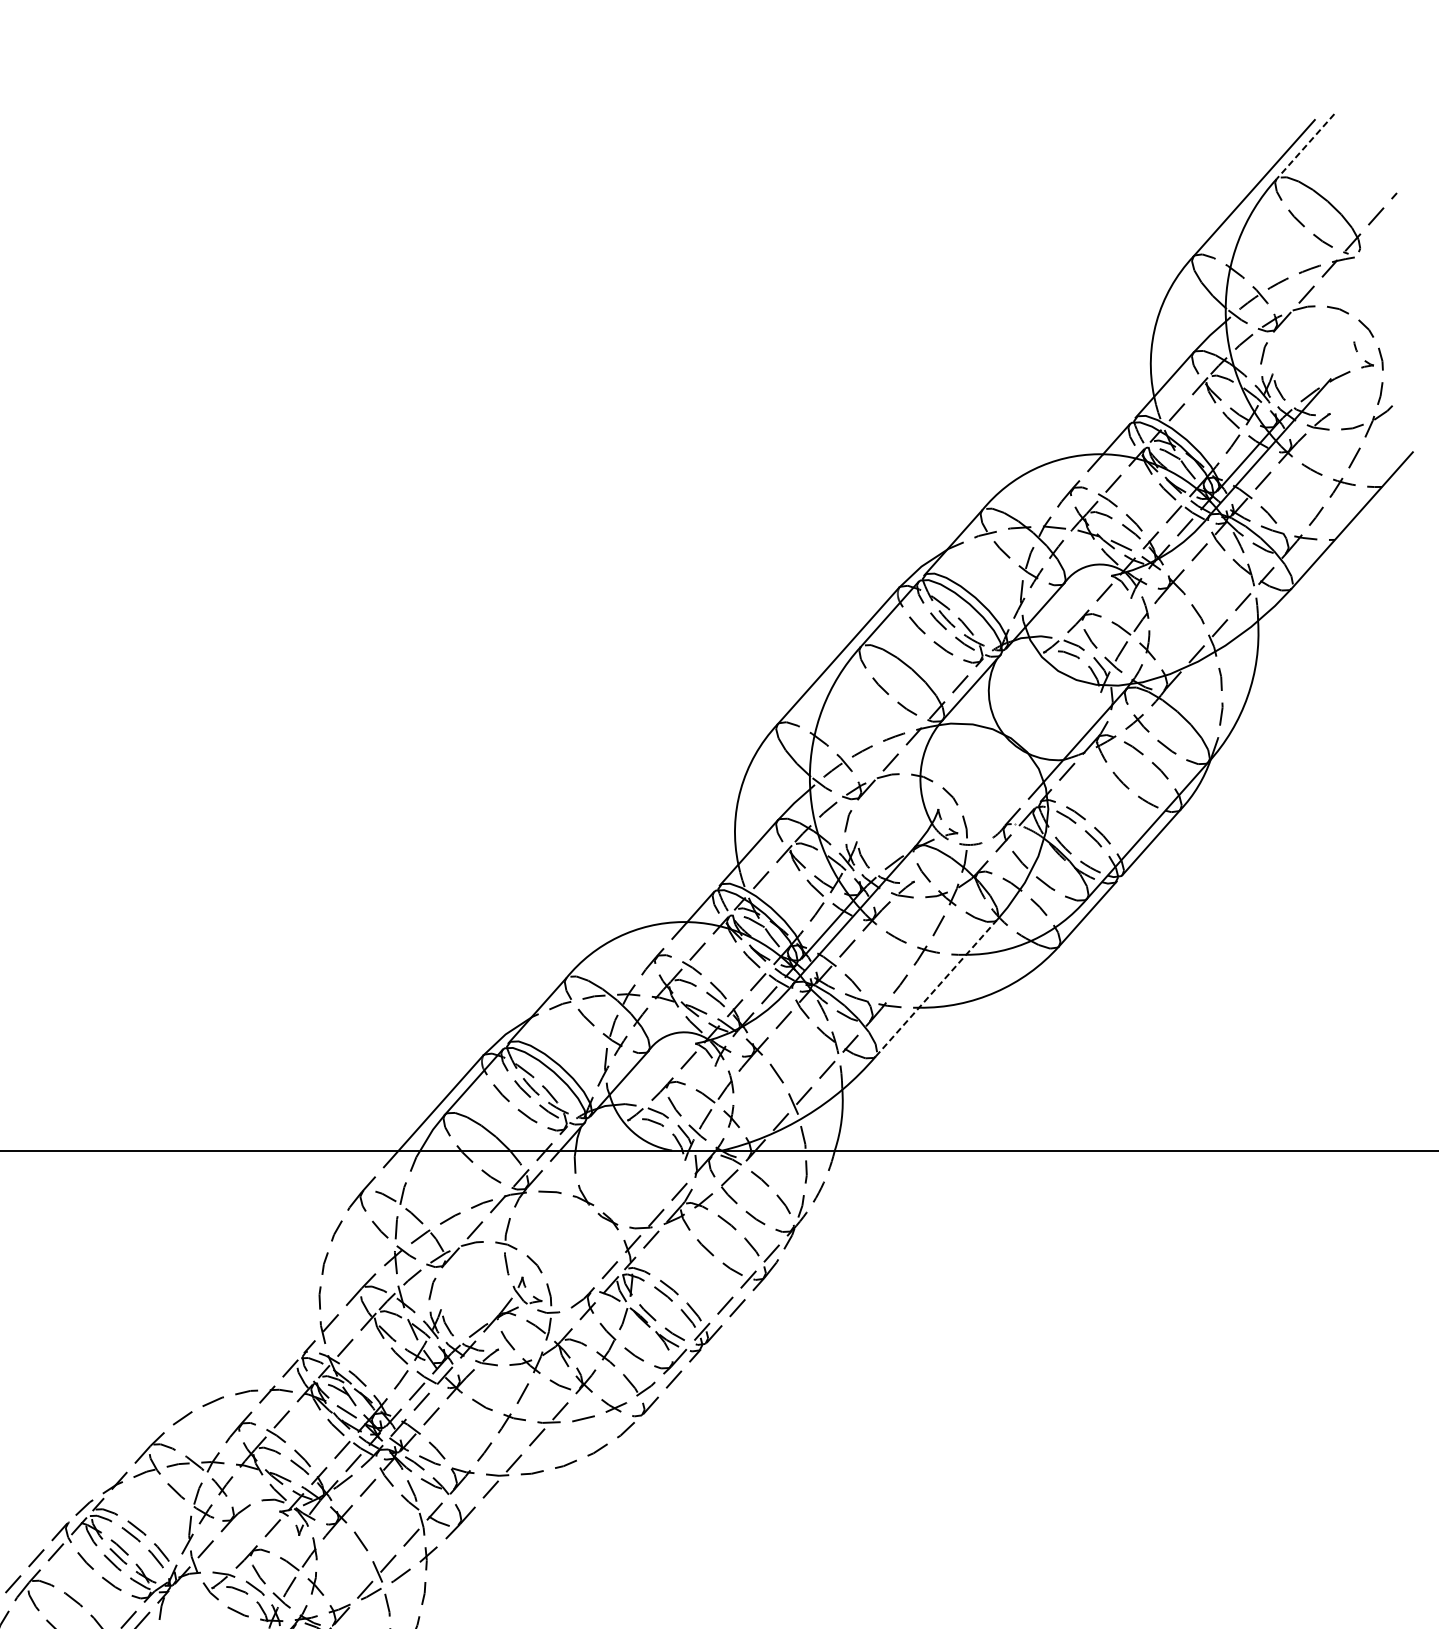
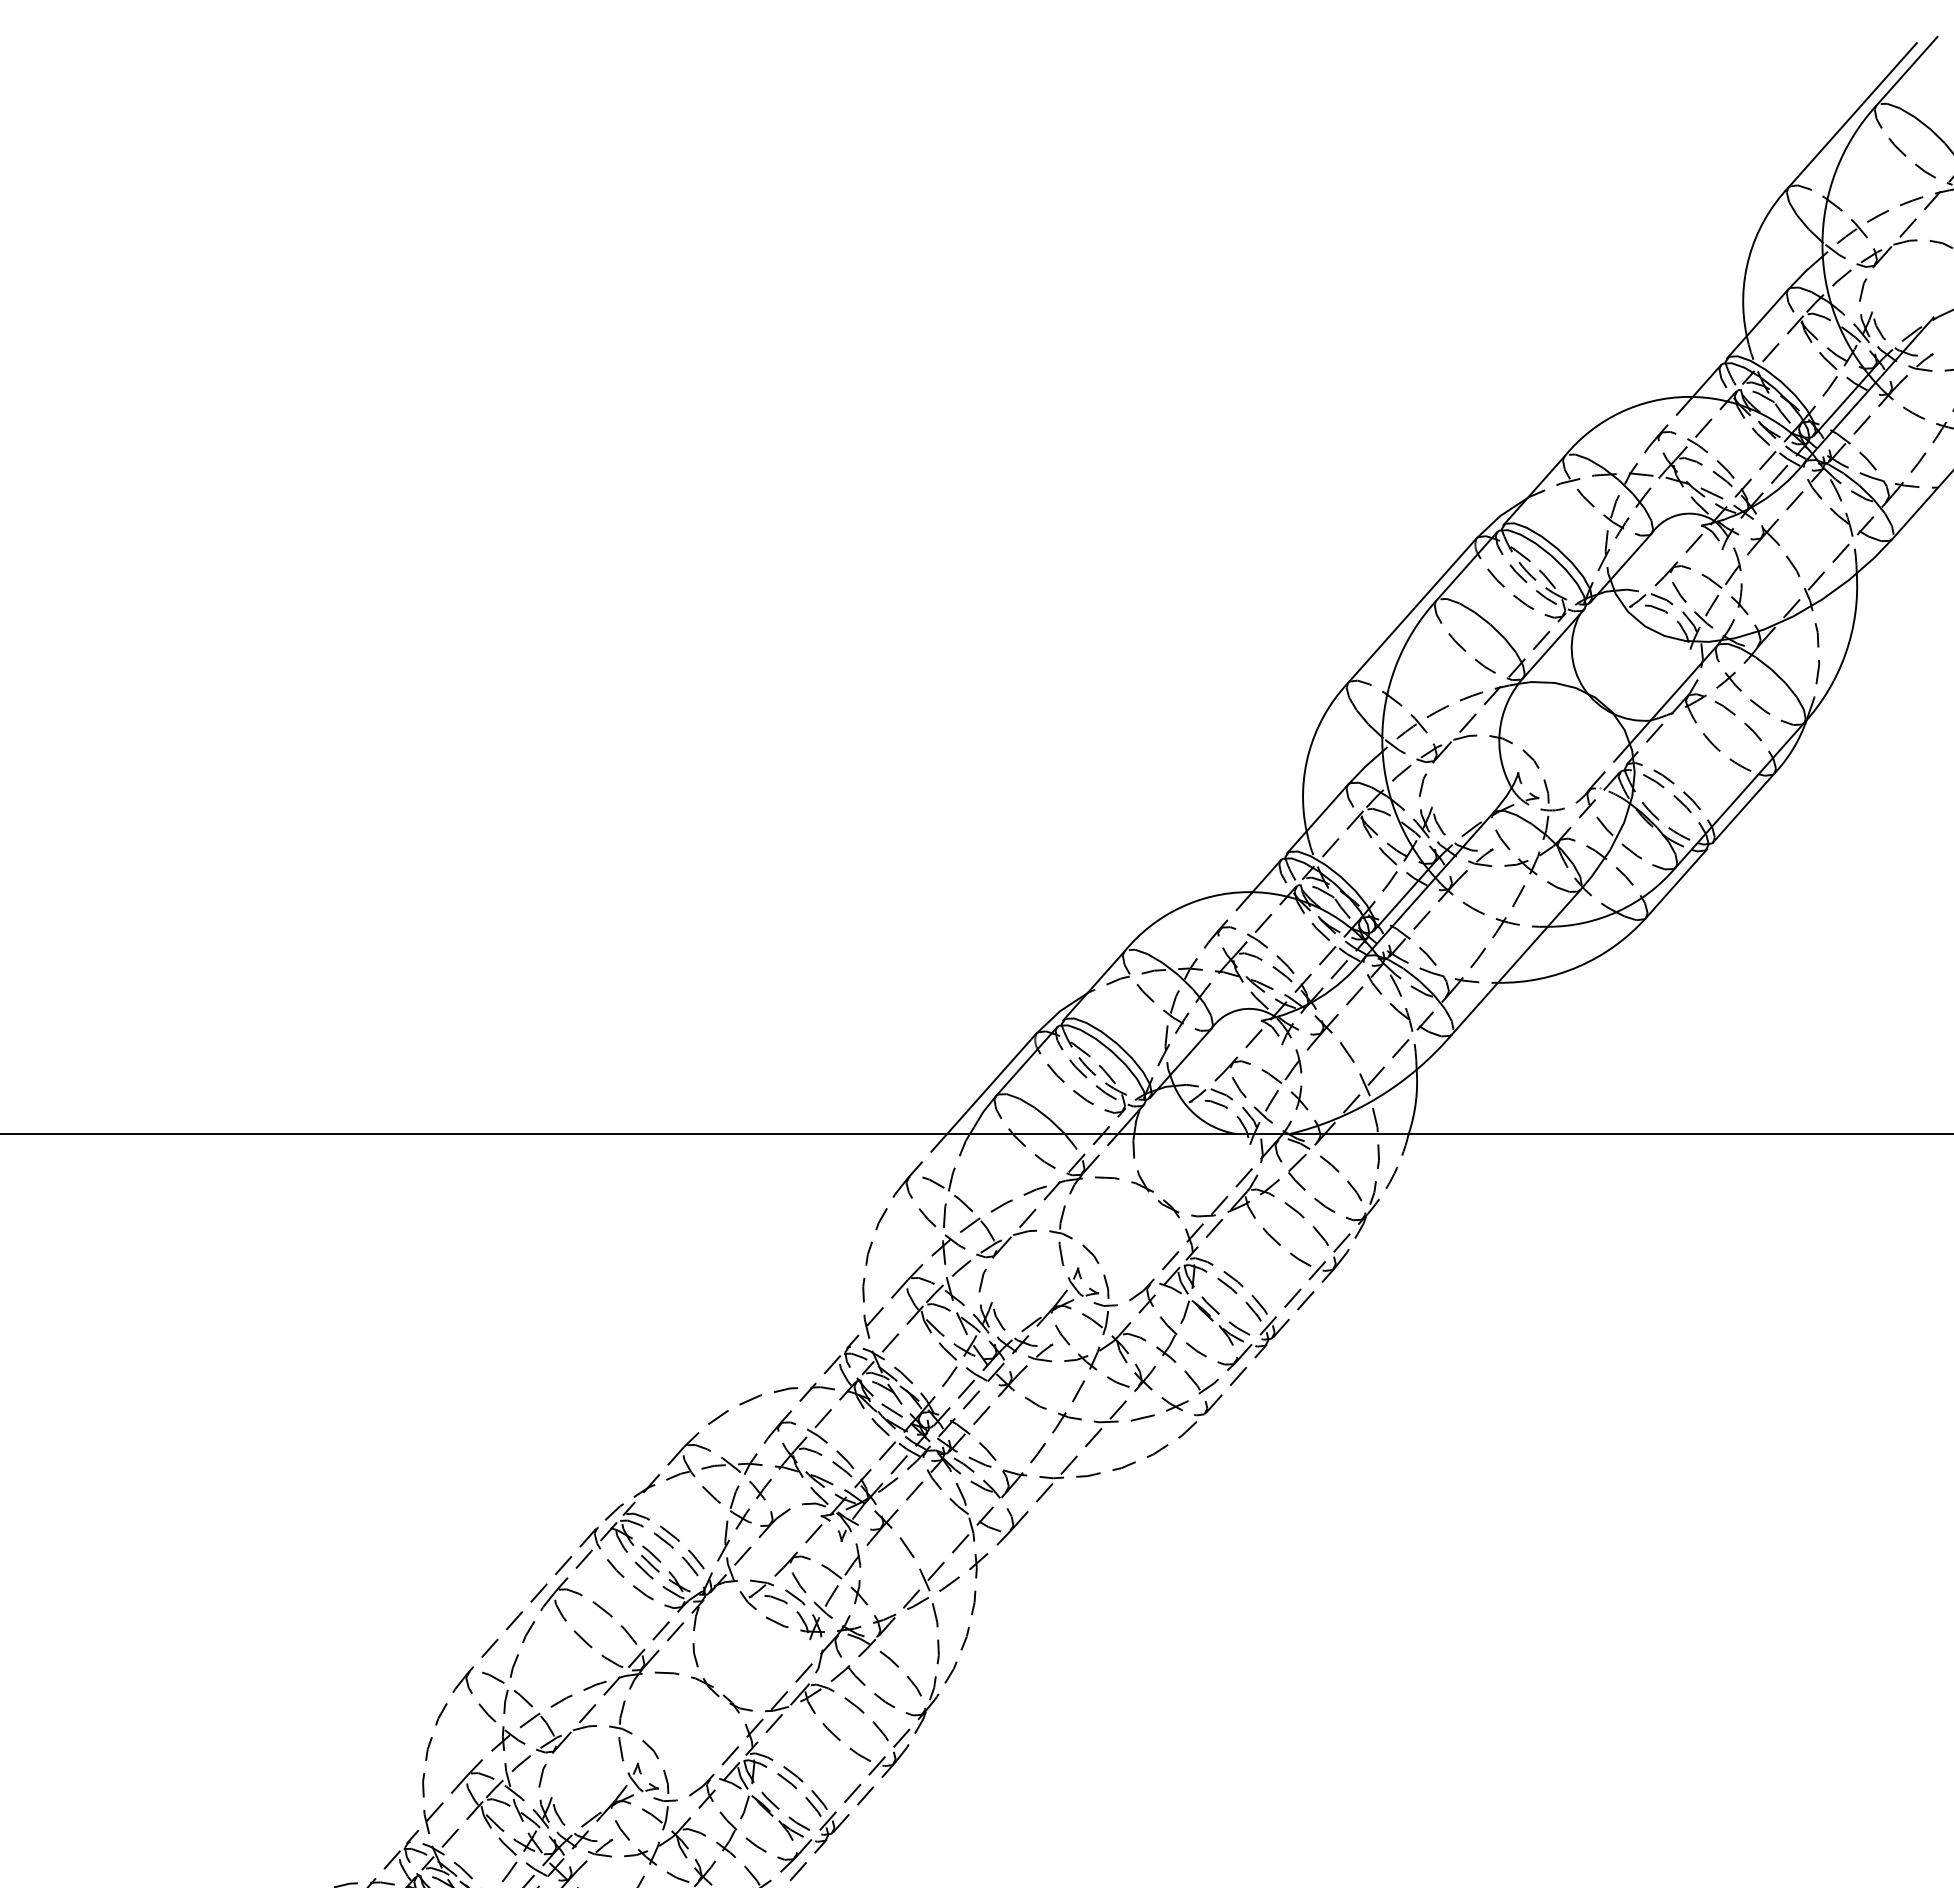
line: (1305, 146) -> (1906, 71), dashed -> solid
line: (936, 988) -> (1516, 962), dashed -> solid

